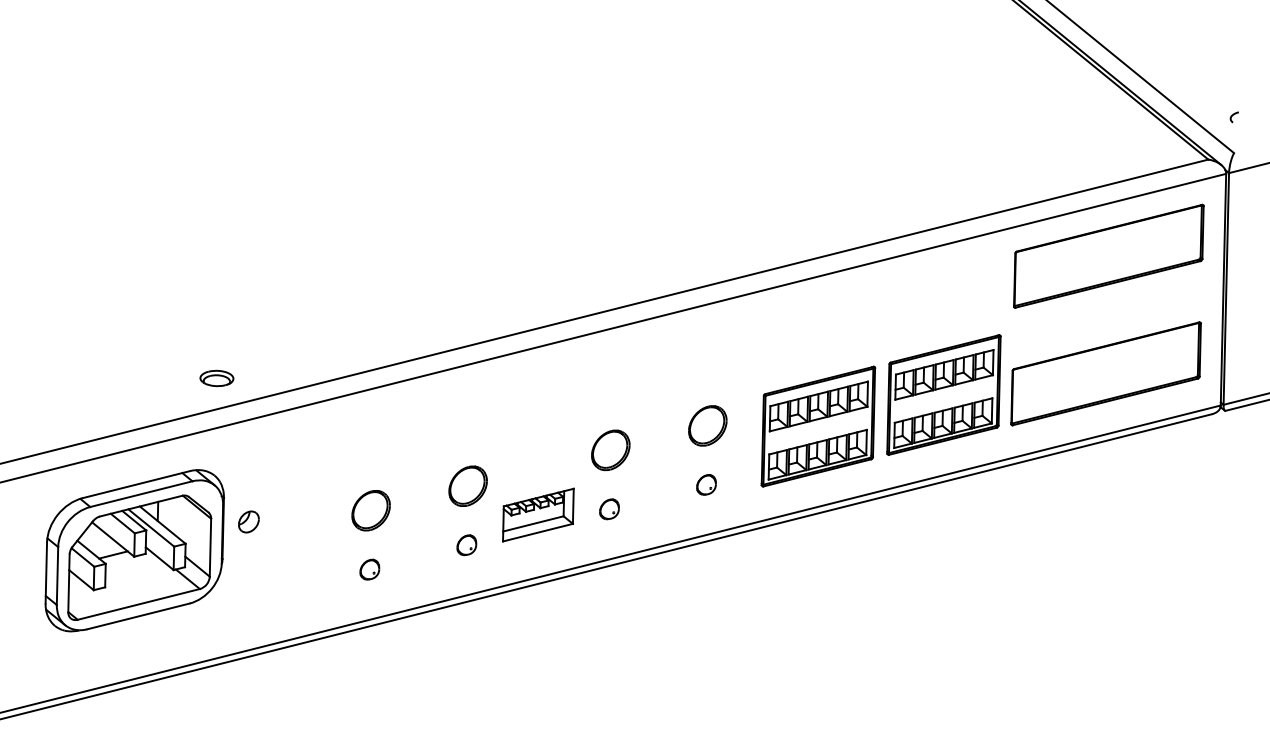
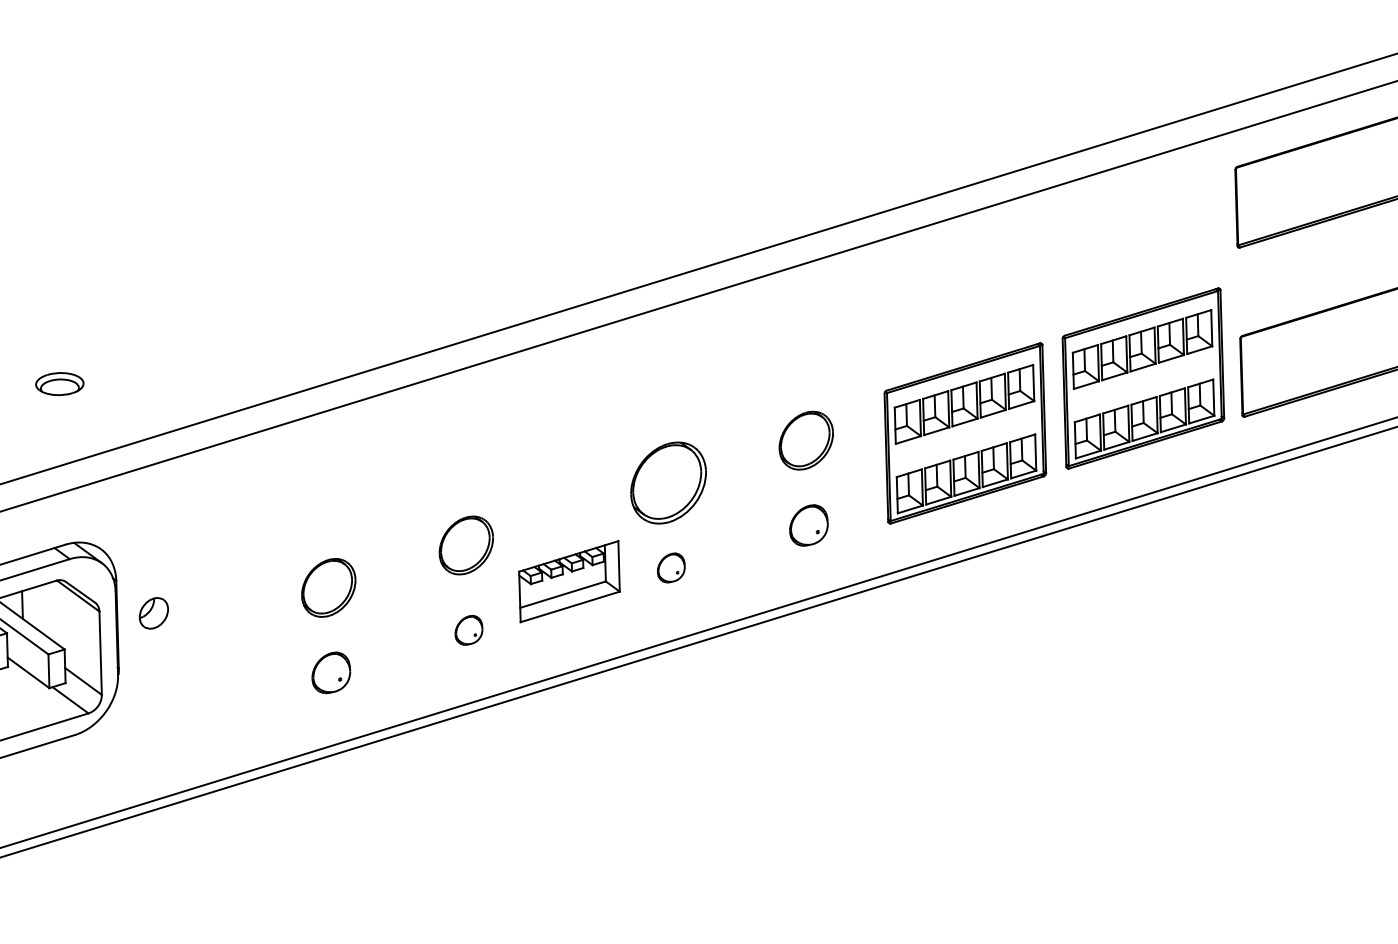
part: (216, 378) -> (59, 384), moved
part: (610, 450) -> (668, 483), size x1.4
part: (706, 484) -> (808, 525), size x1.4
part: (369, 569) -> (330, 672), size x1.4

